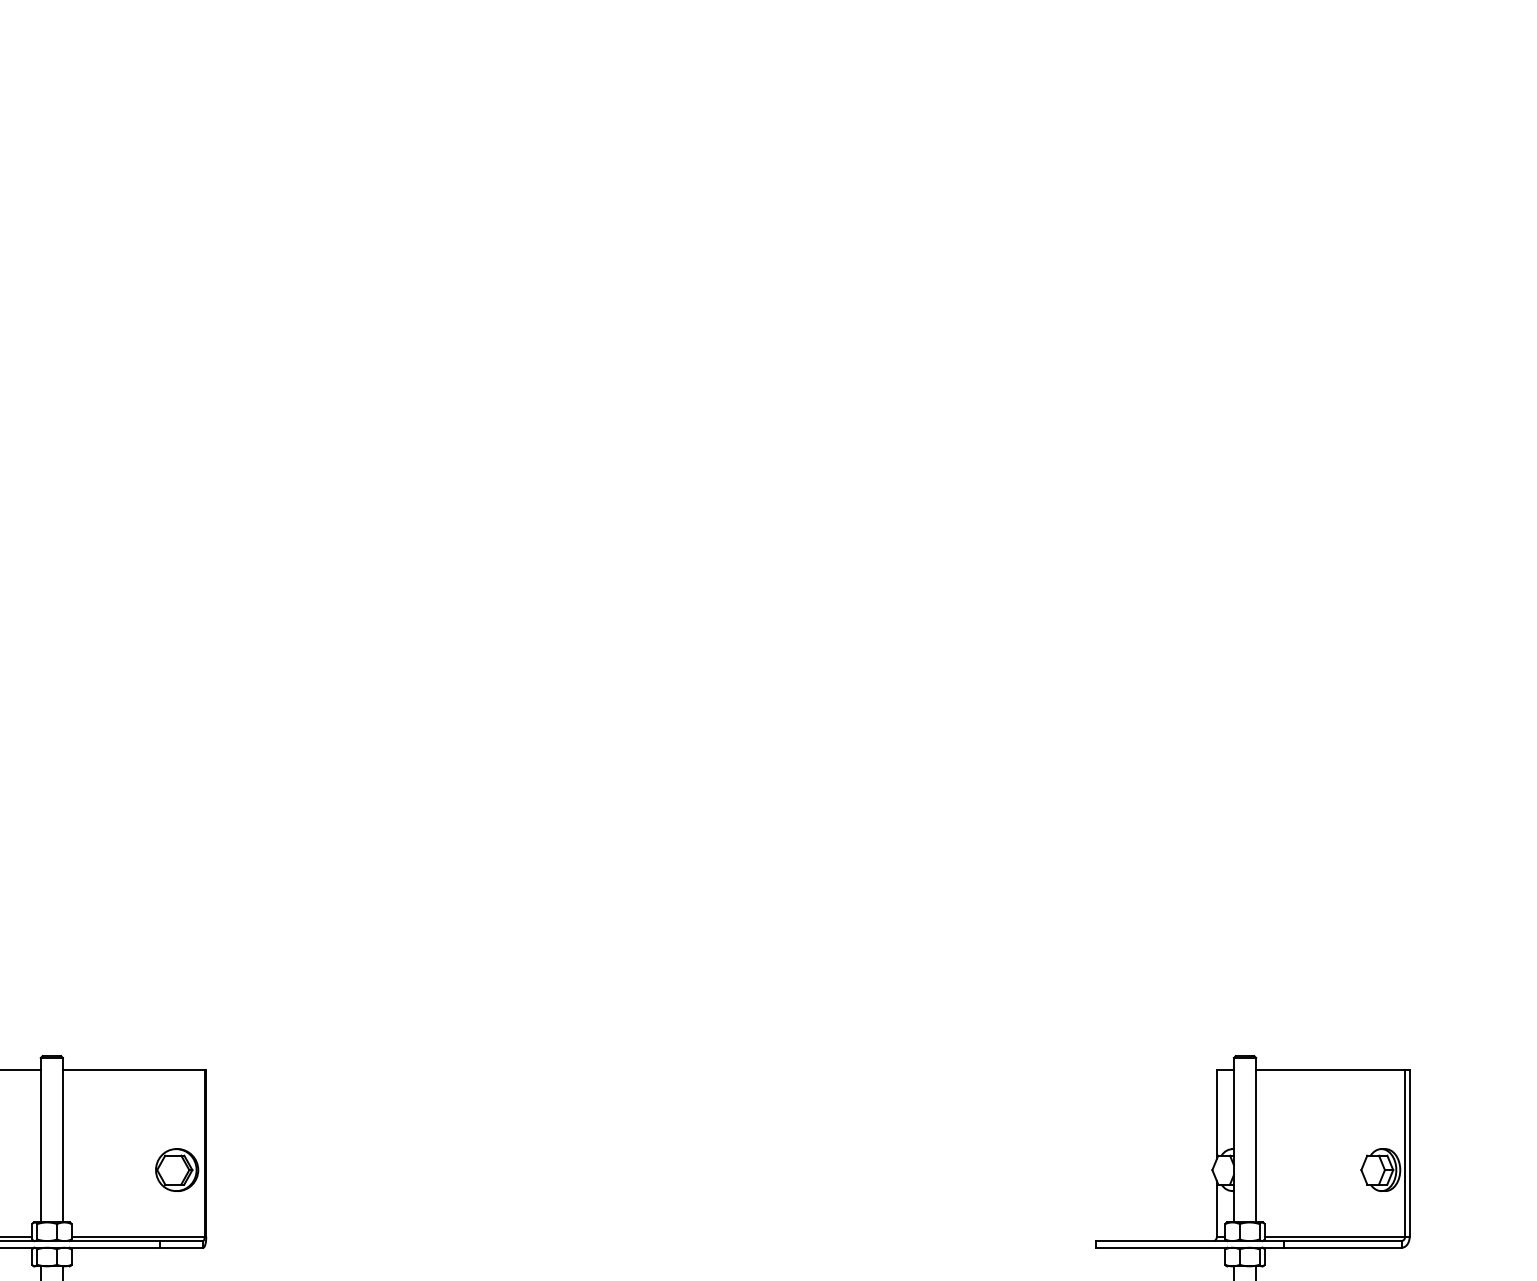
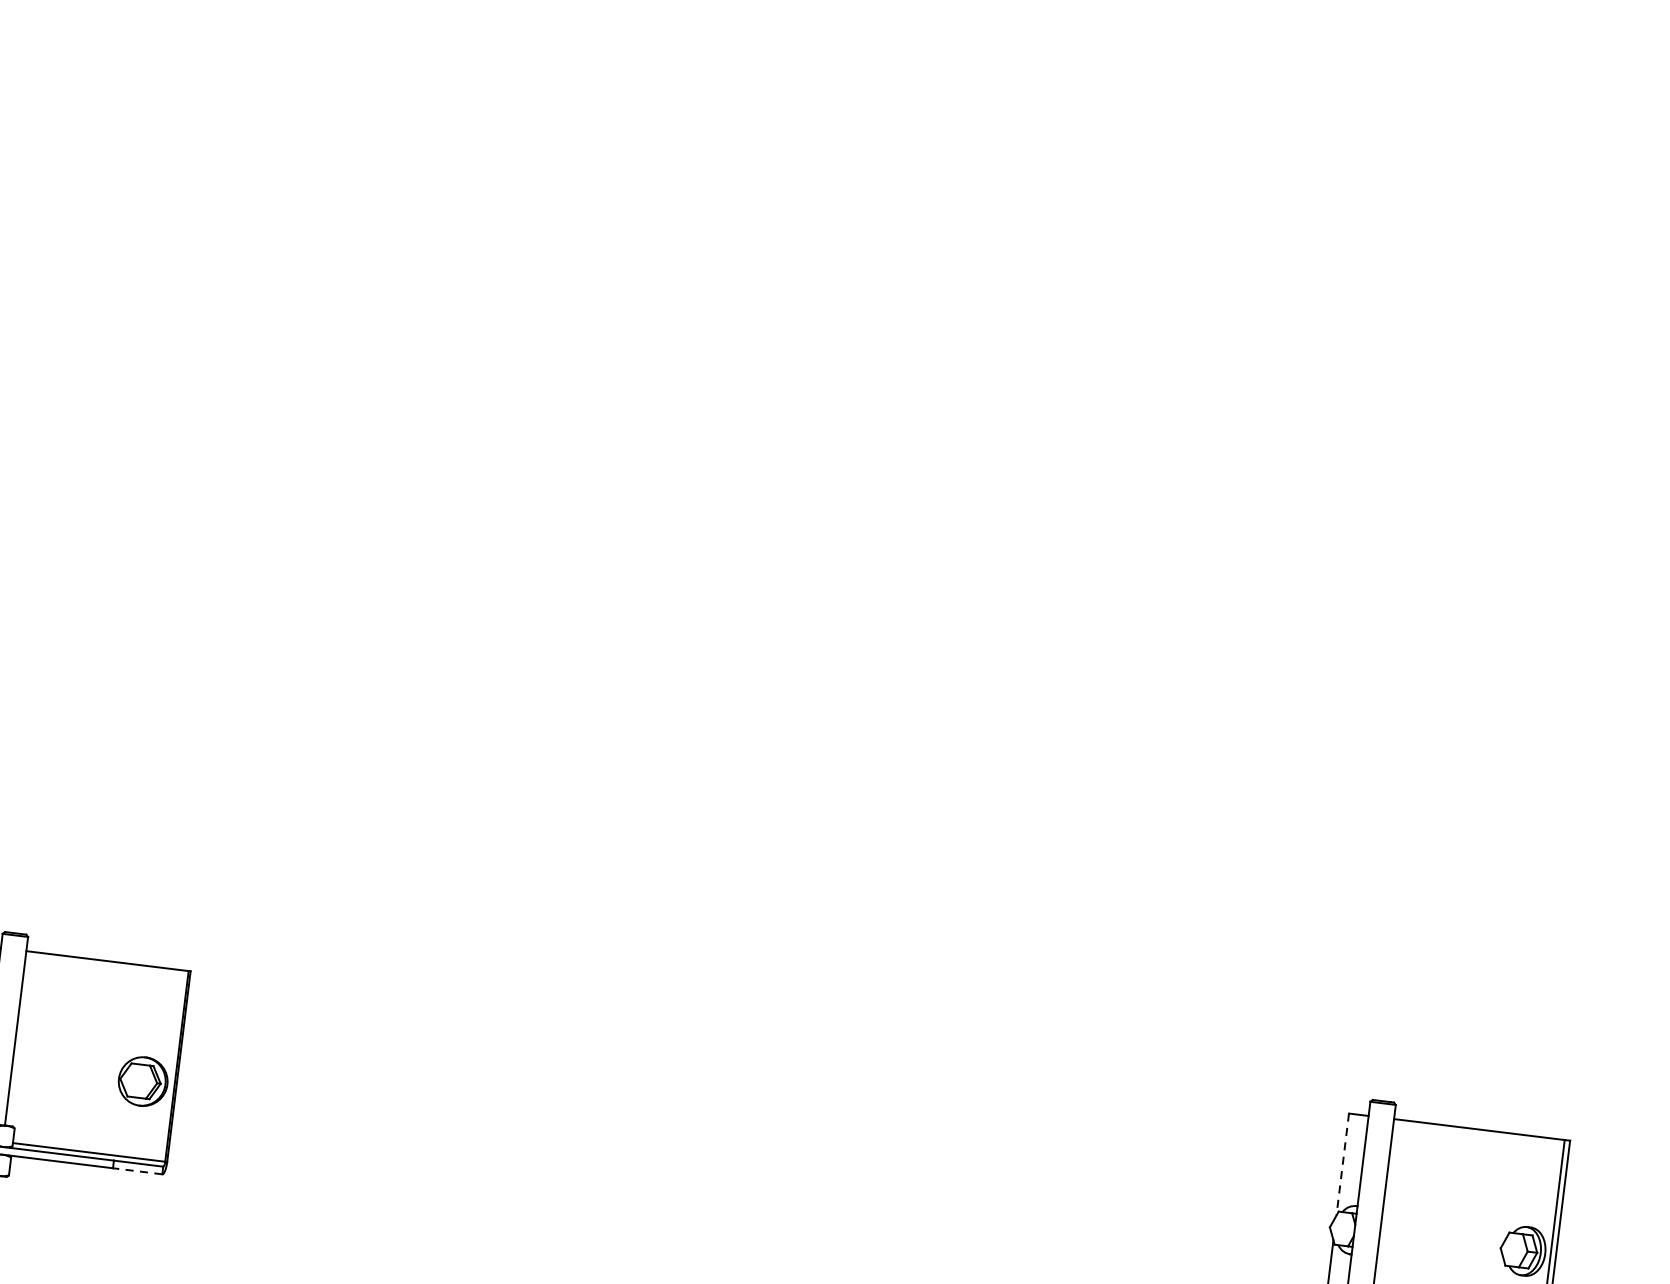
line: (1216, 1114) -> (1342, 1164), solid -> dashed
line: (181, 1247) -> (137, 1170), solid -> dashed

